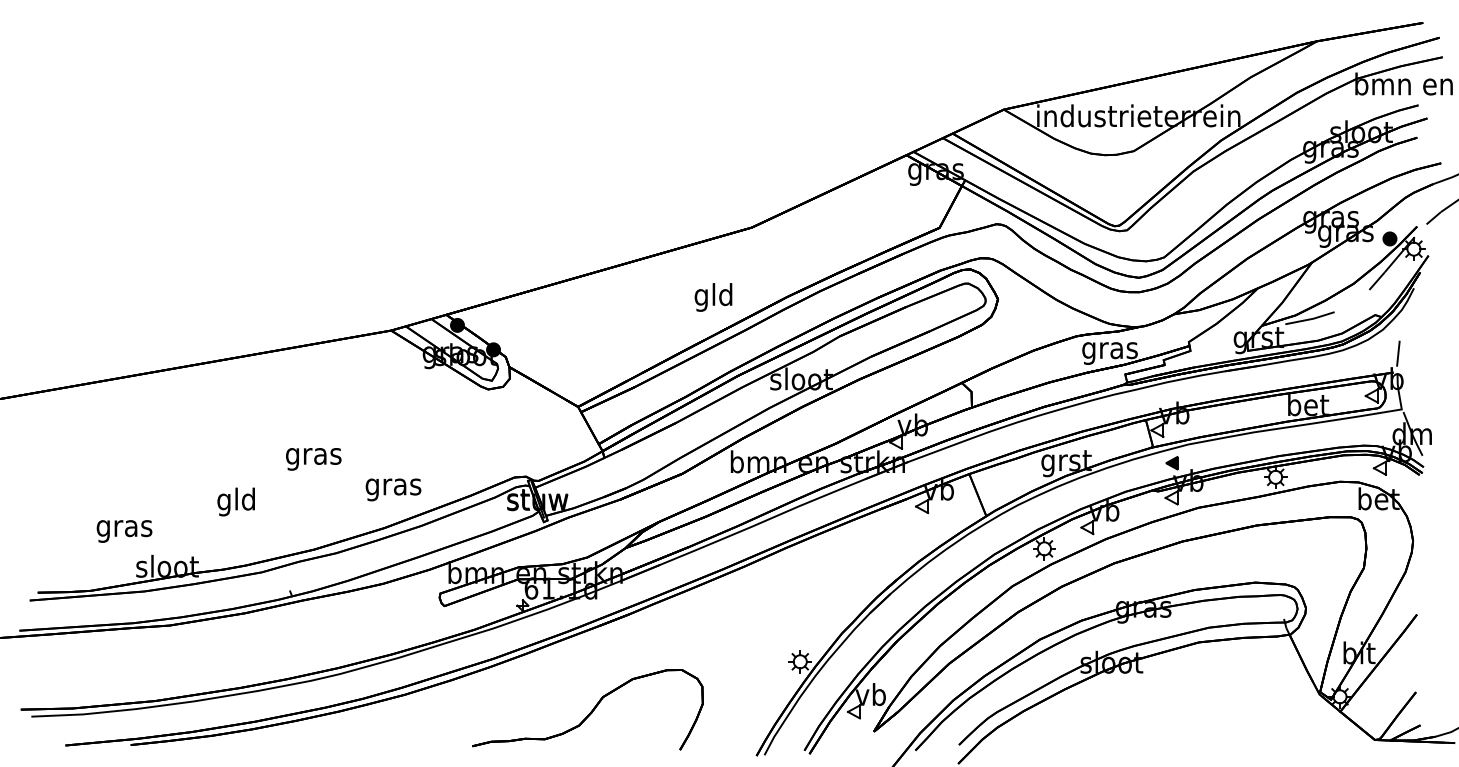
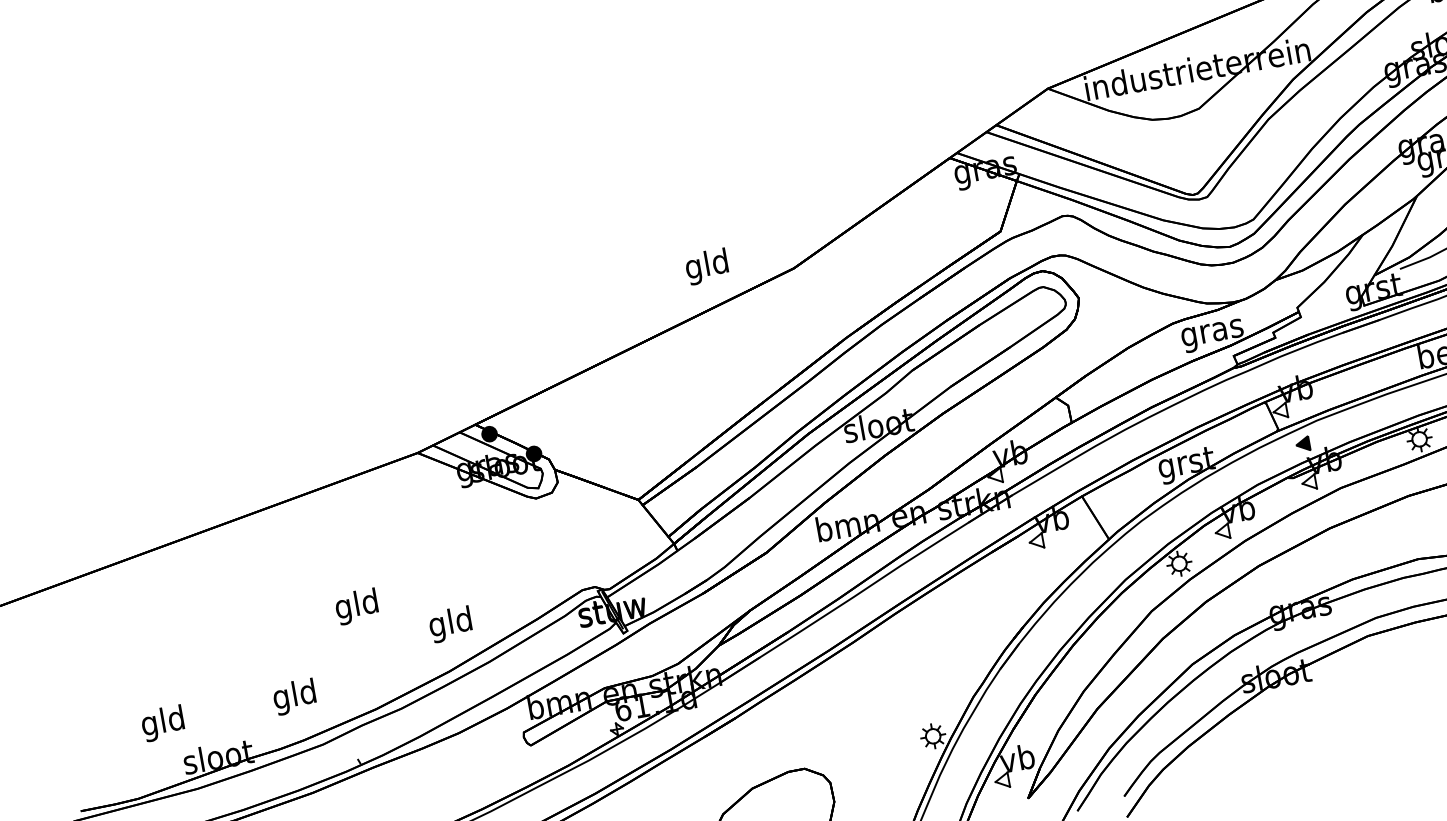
text: (713, 297) -> (707, 266), moved
text: (313, 456) -> (357, 606), gras -> gld
text: (393, 486) -> (451, 624), gras -> gld
text: (235, 501) -> (293, 696), moved
text: (124, 528) -> (163, 723), gras -> gld

